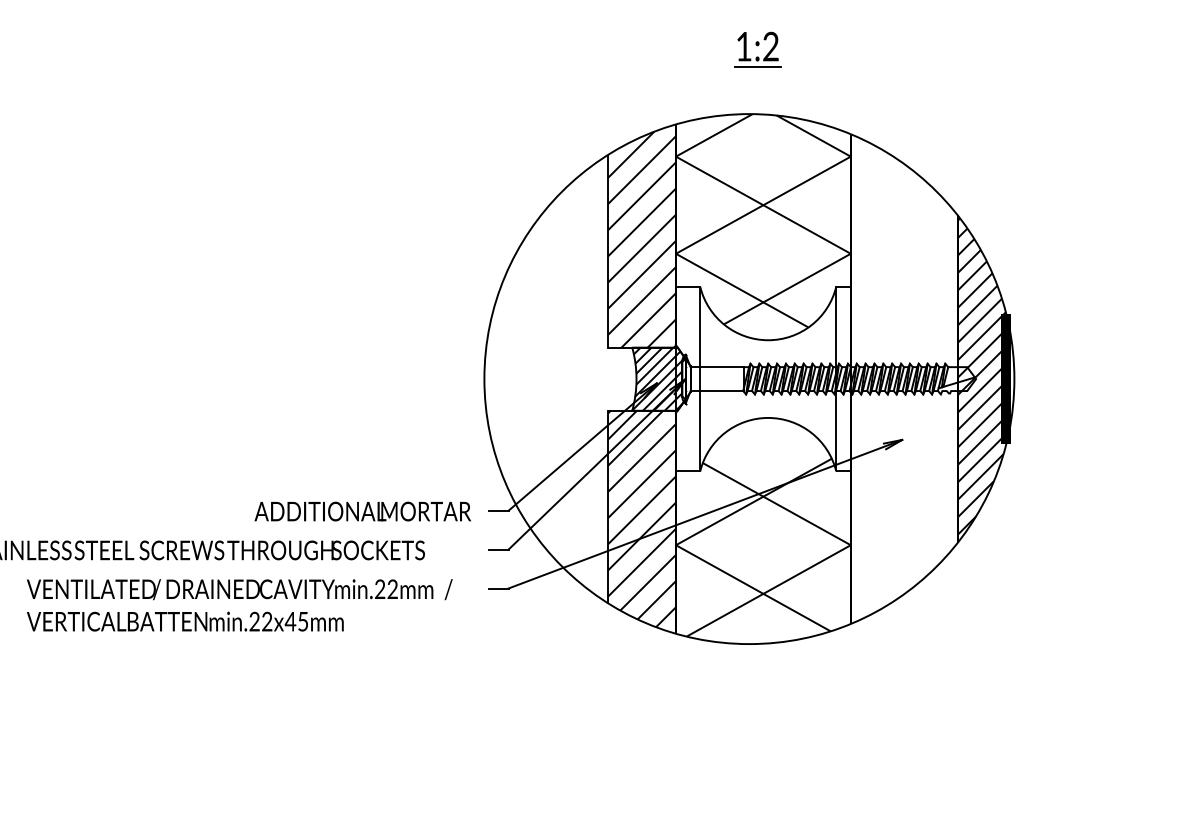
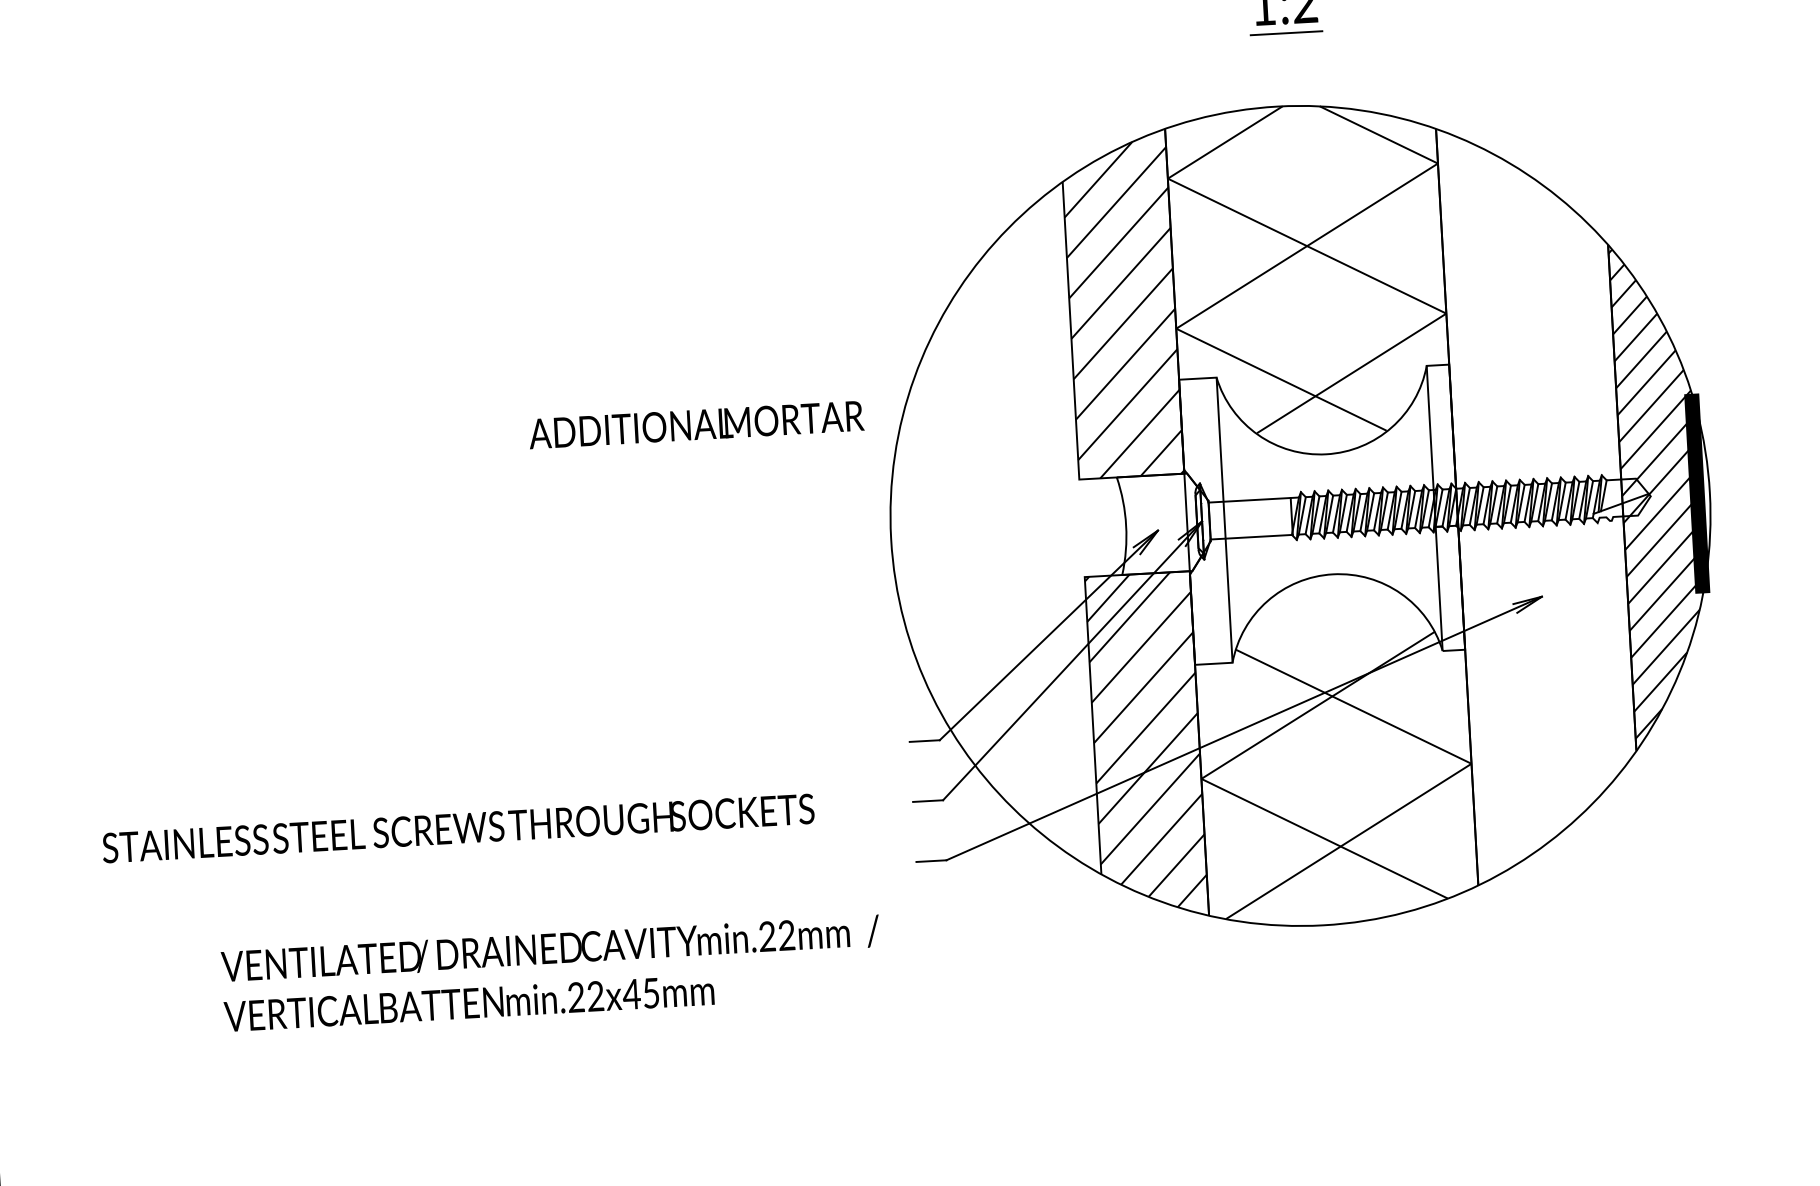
hatch: (658, 378) -> (1160, 522), removed
text: (362, 511) -> (695, 424), moved
text: (239, 605) -> (551, 973), moved

